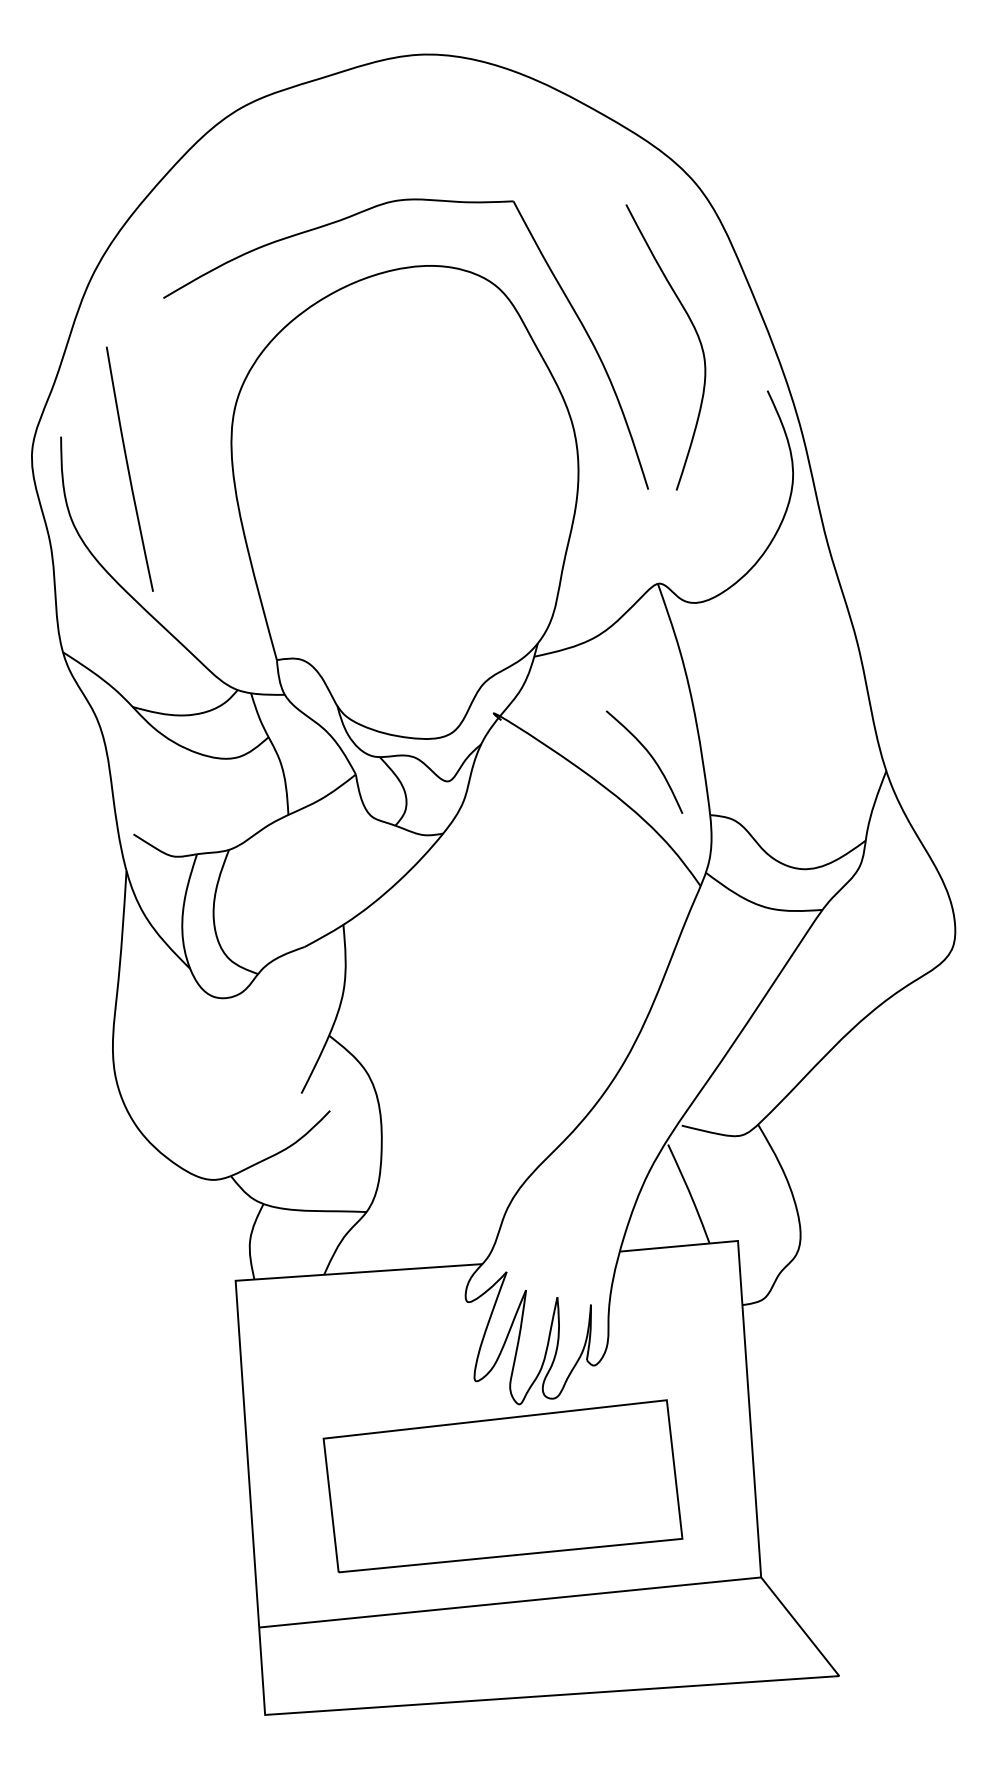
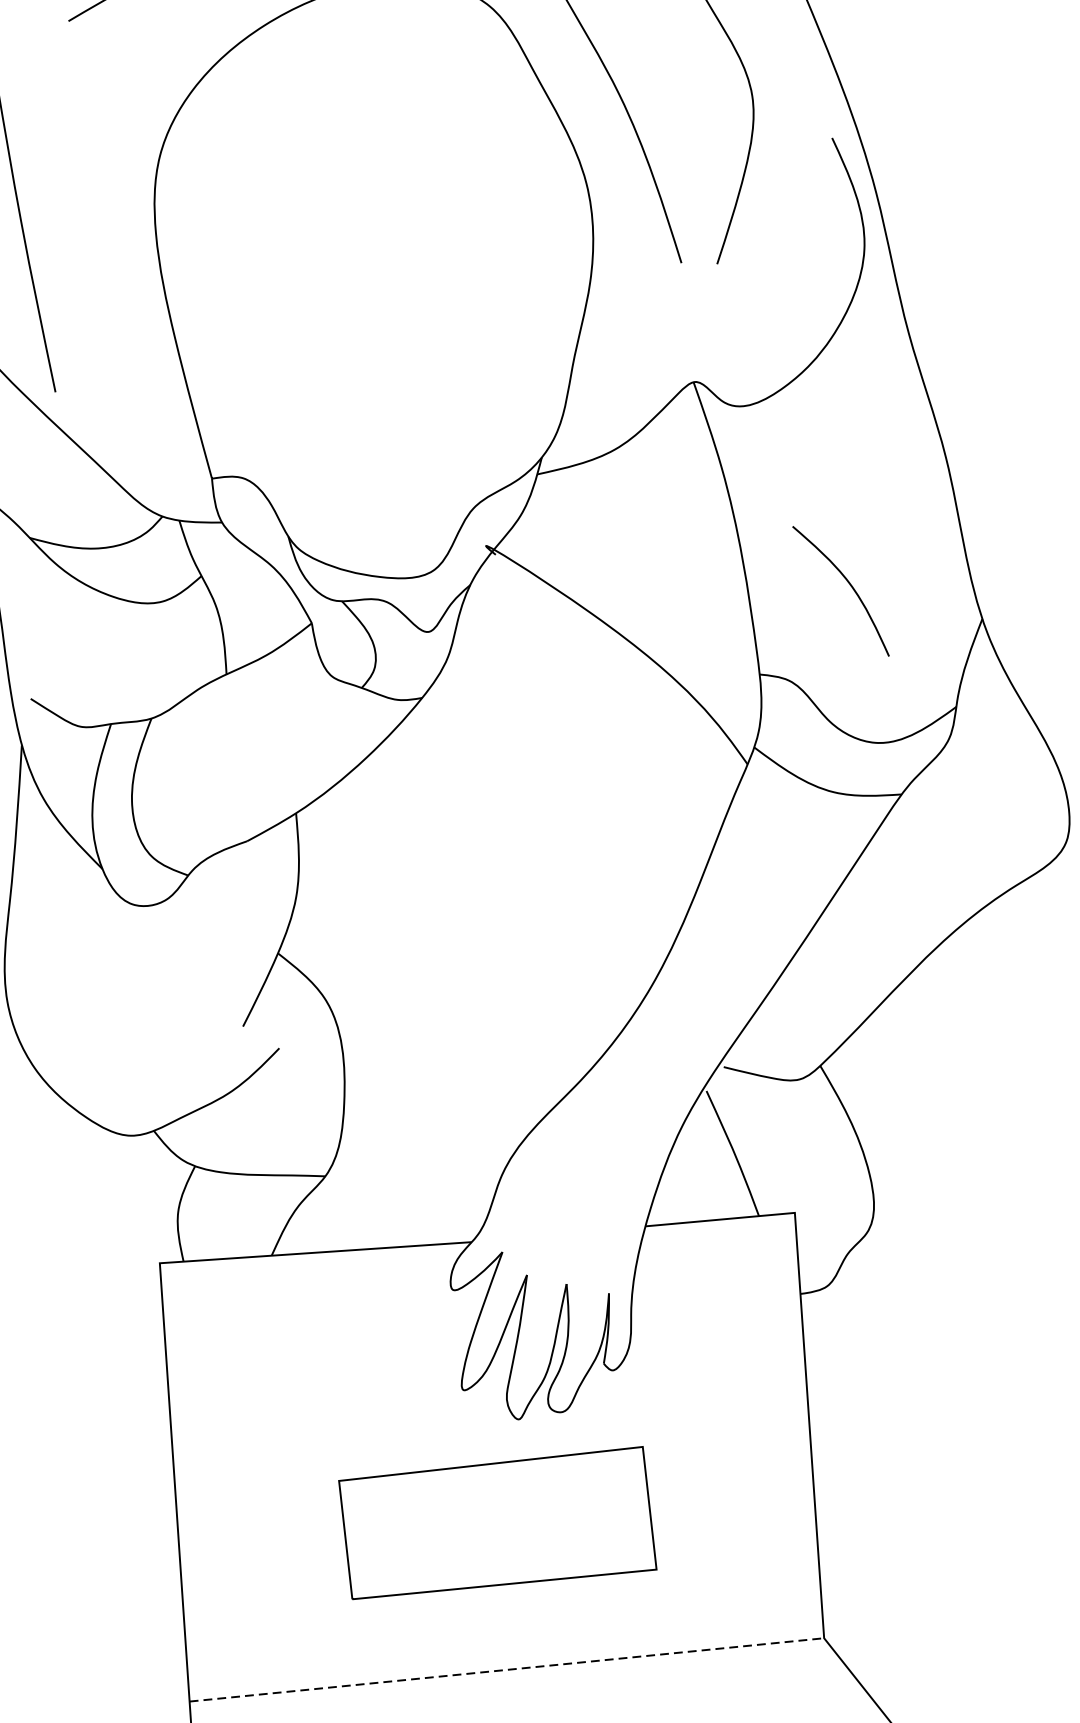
curve: (649, 755) -> (847, 582), moved
part: (502, 1486) -> (497, 1523), size x0.7
line: (510, 1602) -> (507, 1669), solid -> dashed

